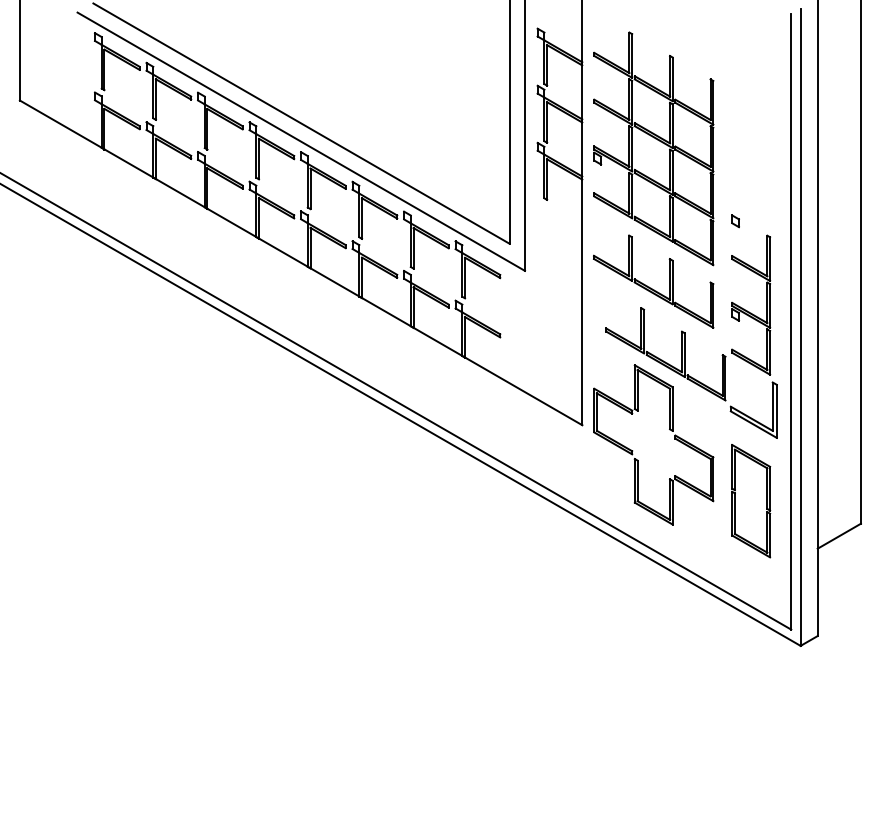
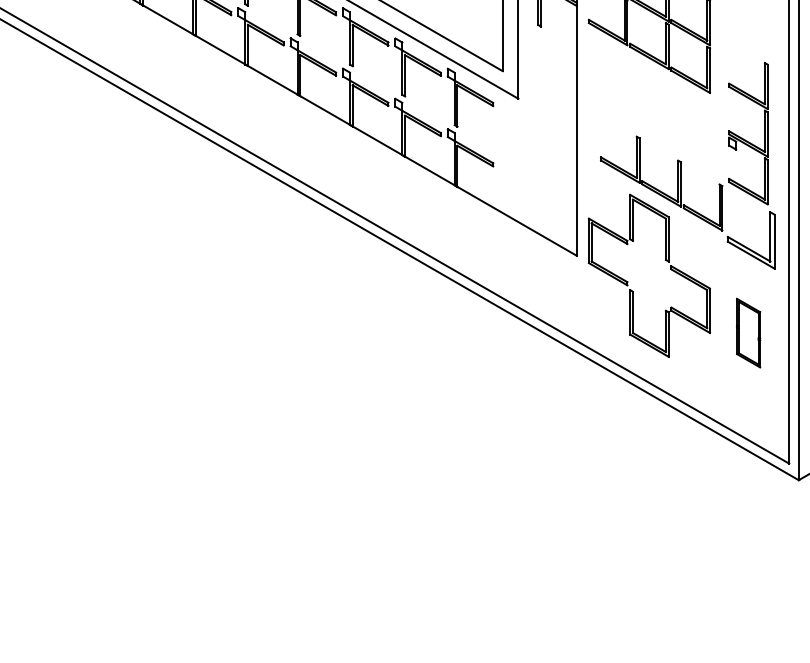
part: (735, 221) -> (732, 48), removed
part: (649, 286) -> (645, 114), removed
part: (751, 501) -> (748, 333), size x0.6

